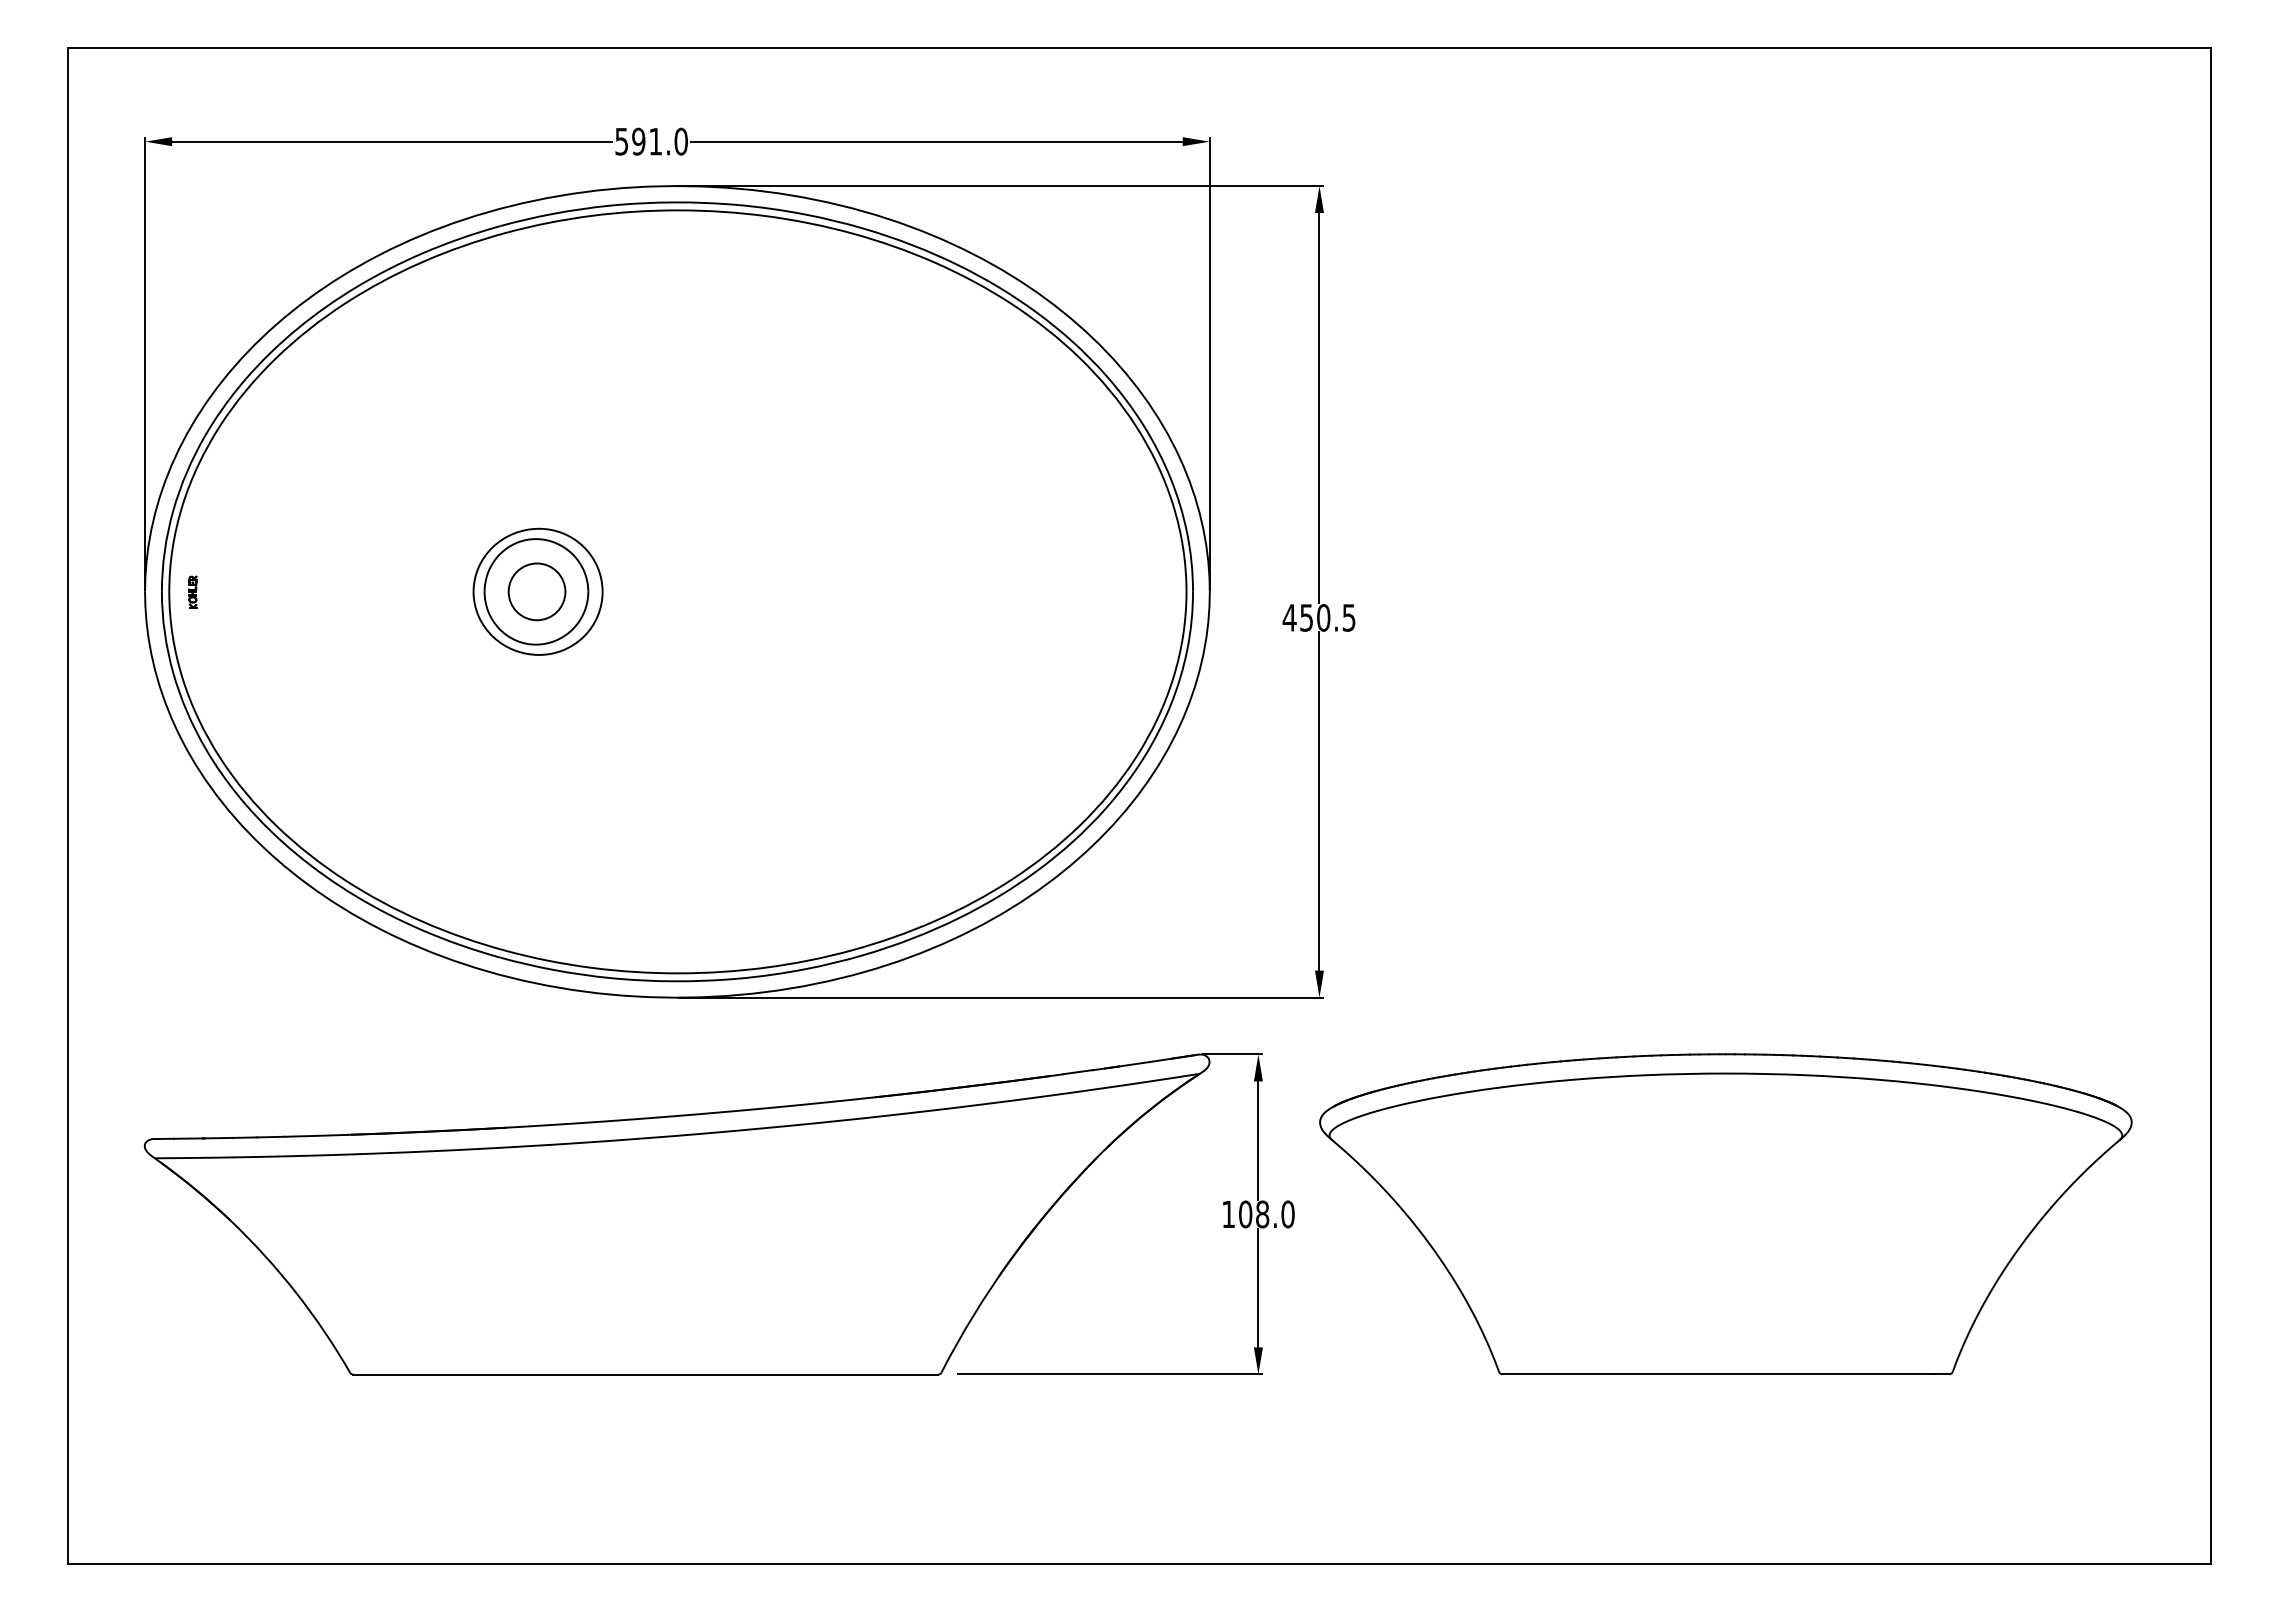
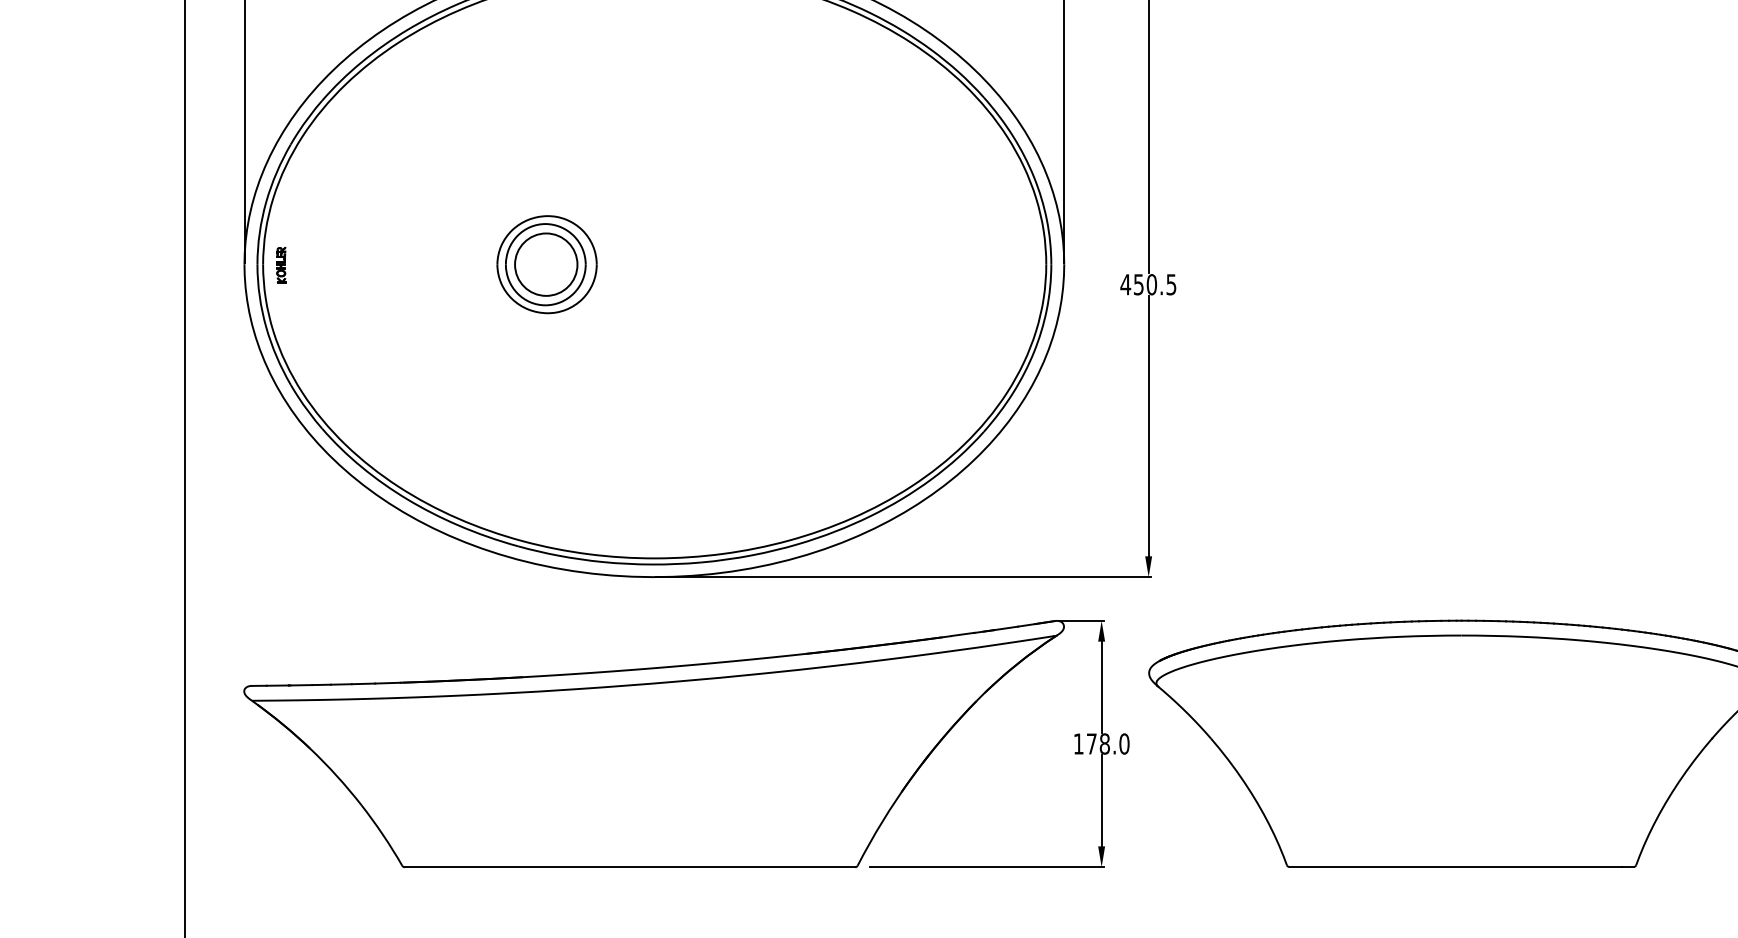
part: (192, 591) -> (281, 264), size x1.43
circle: (536, 591) -> (545, 264), size x1.43
text: (1245, 1214) -> (1091, 744), 108.0 -> 178.0

